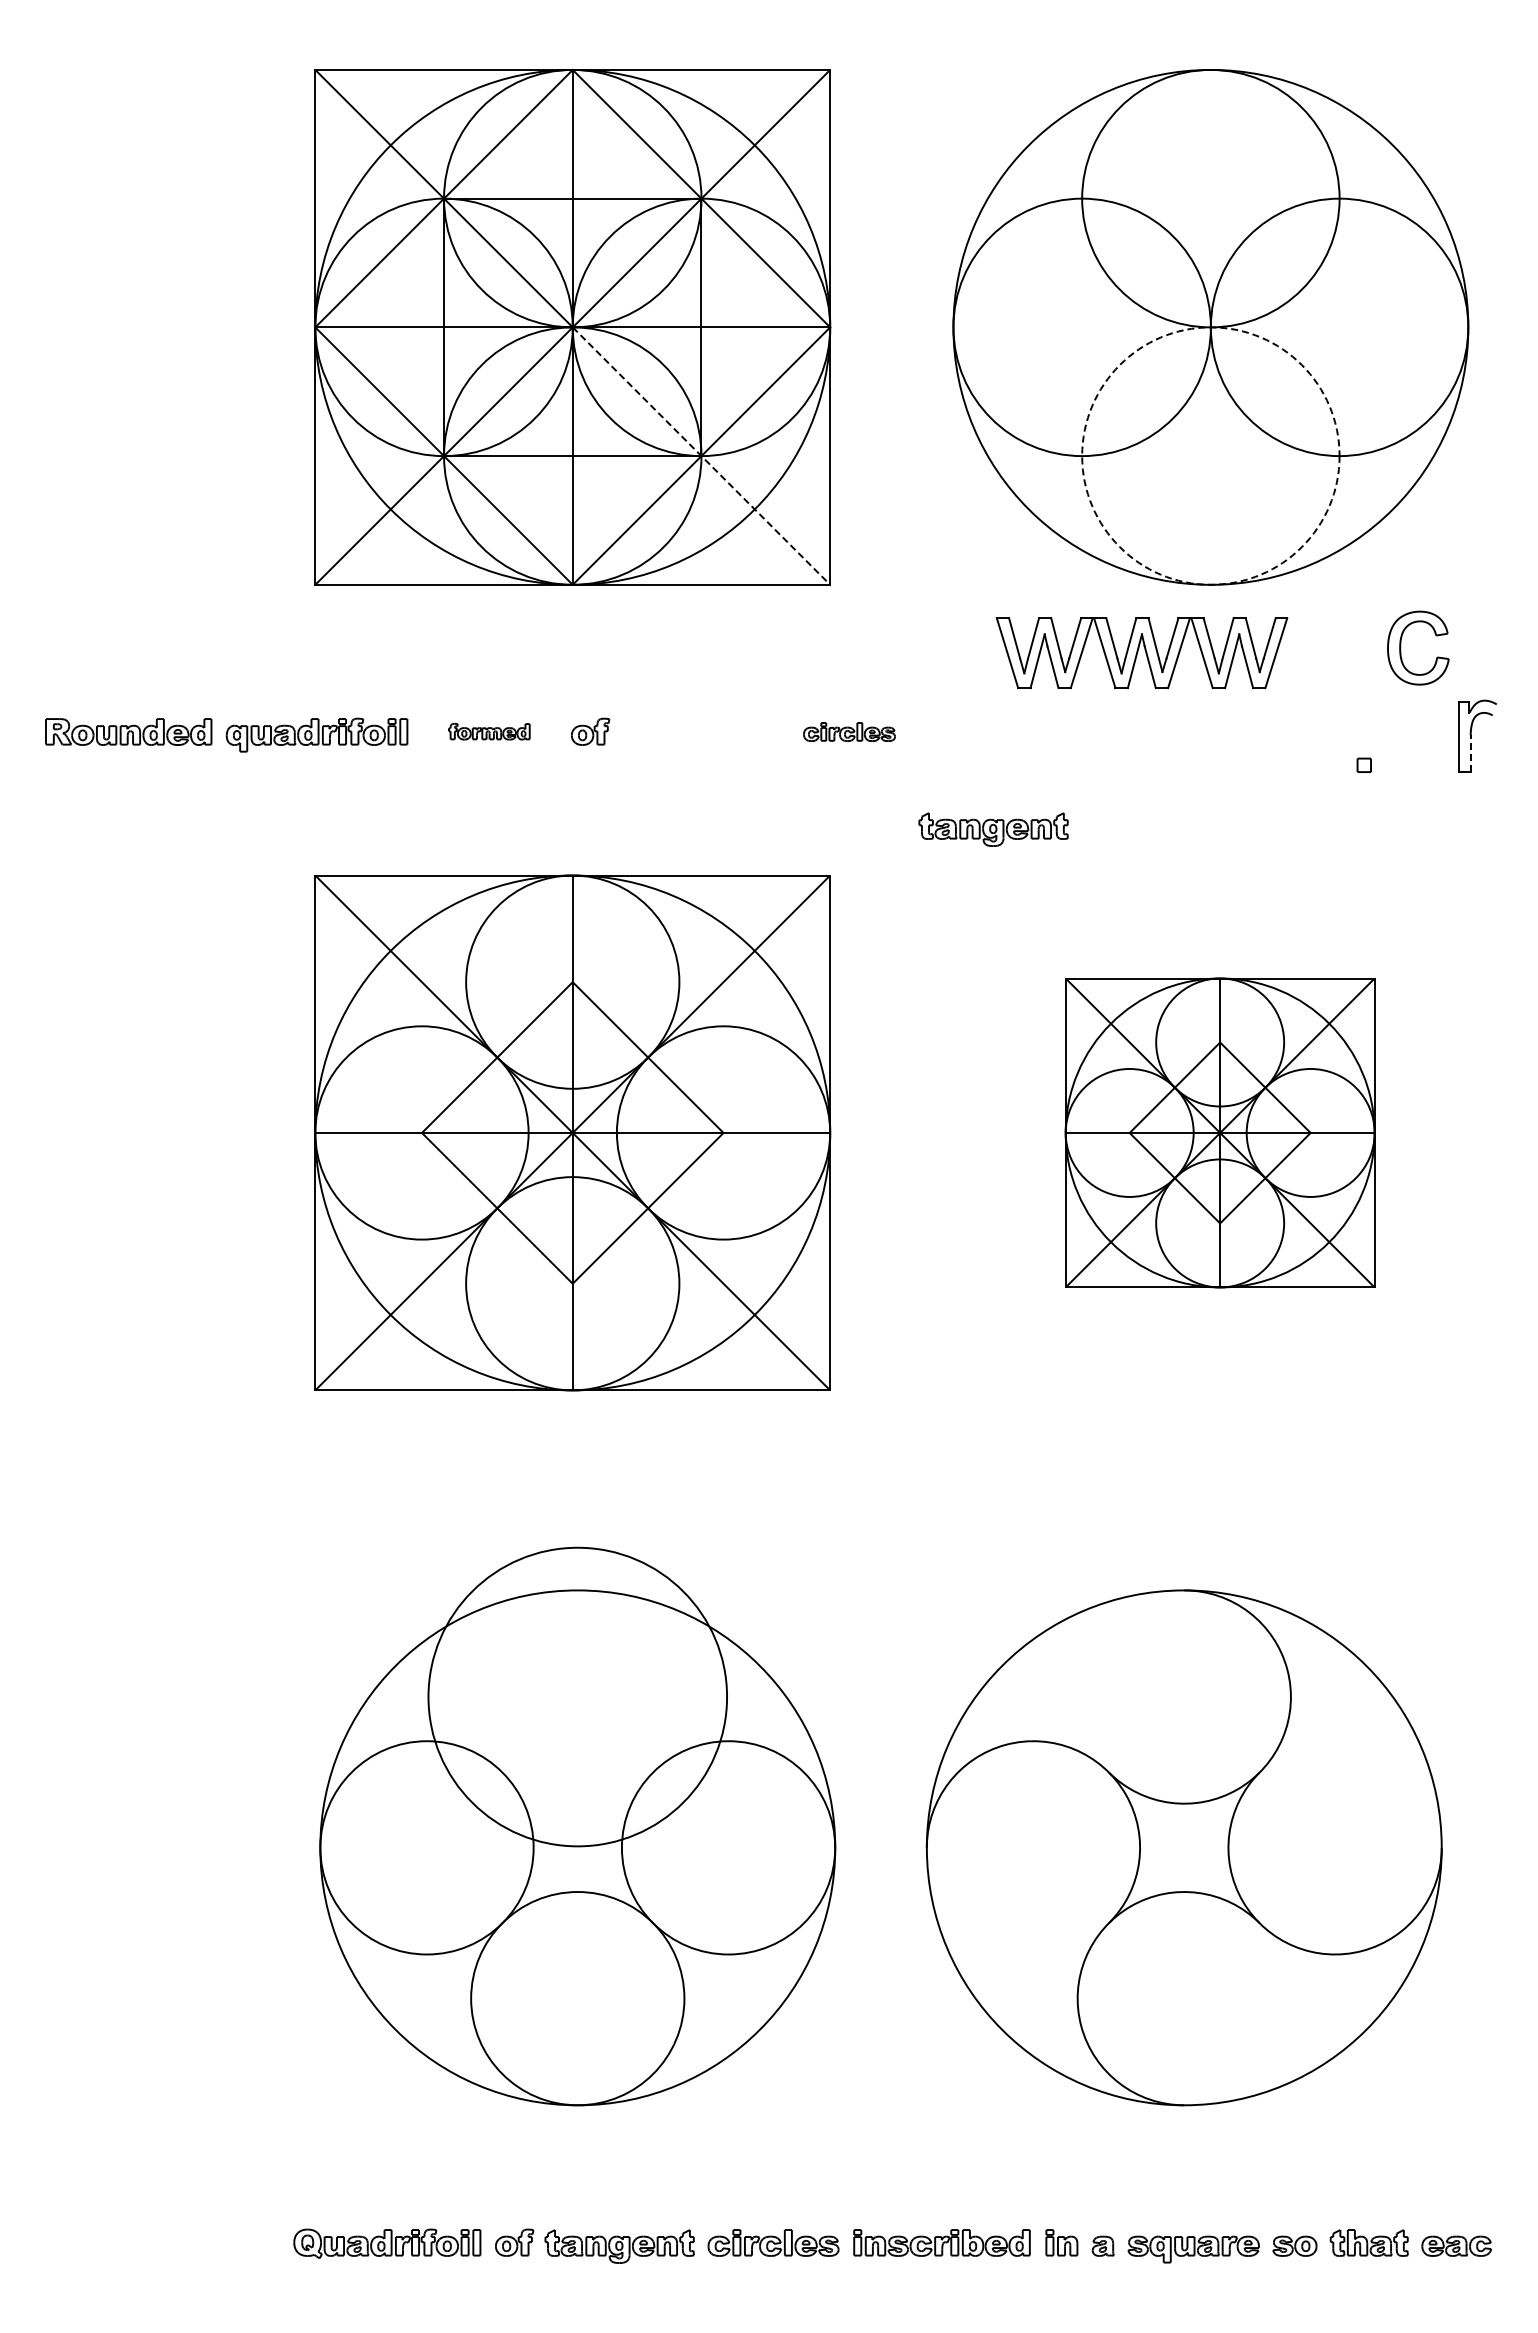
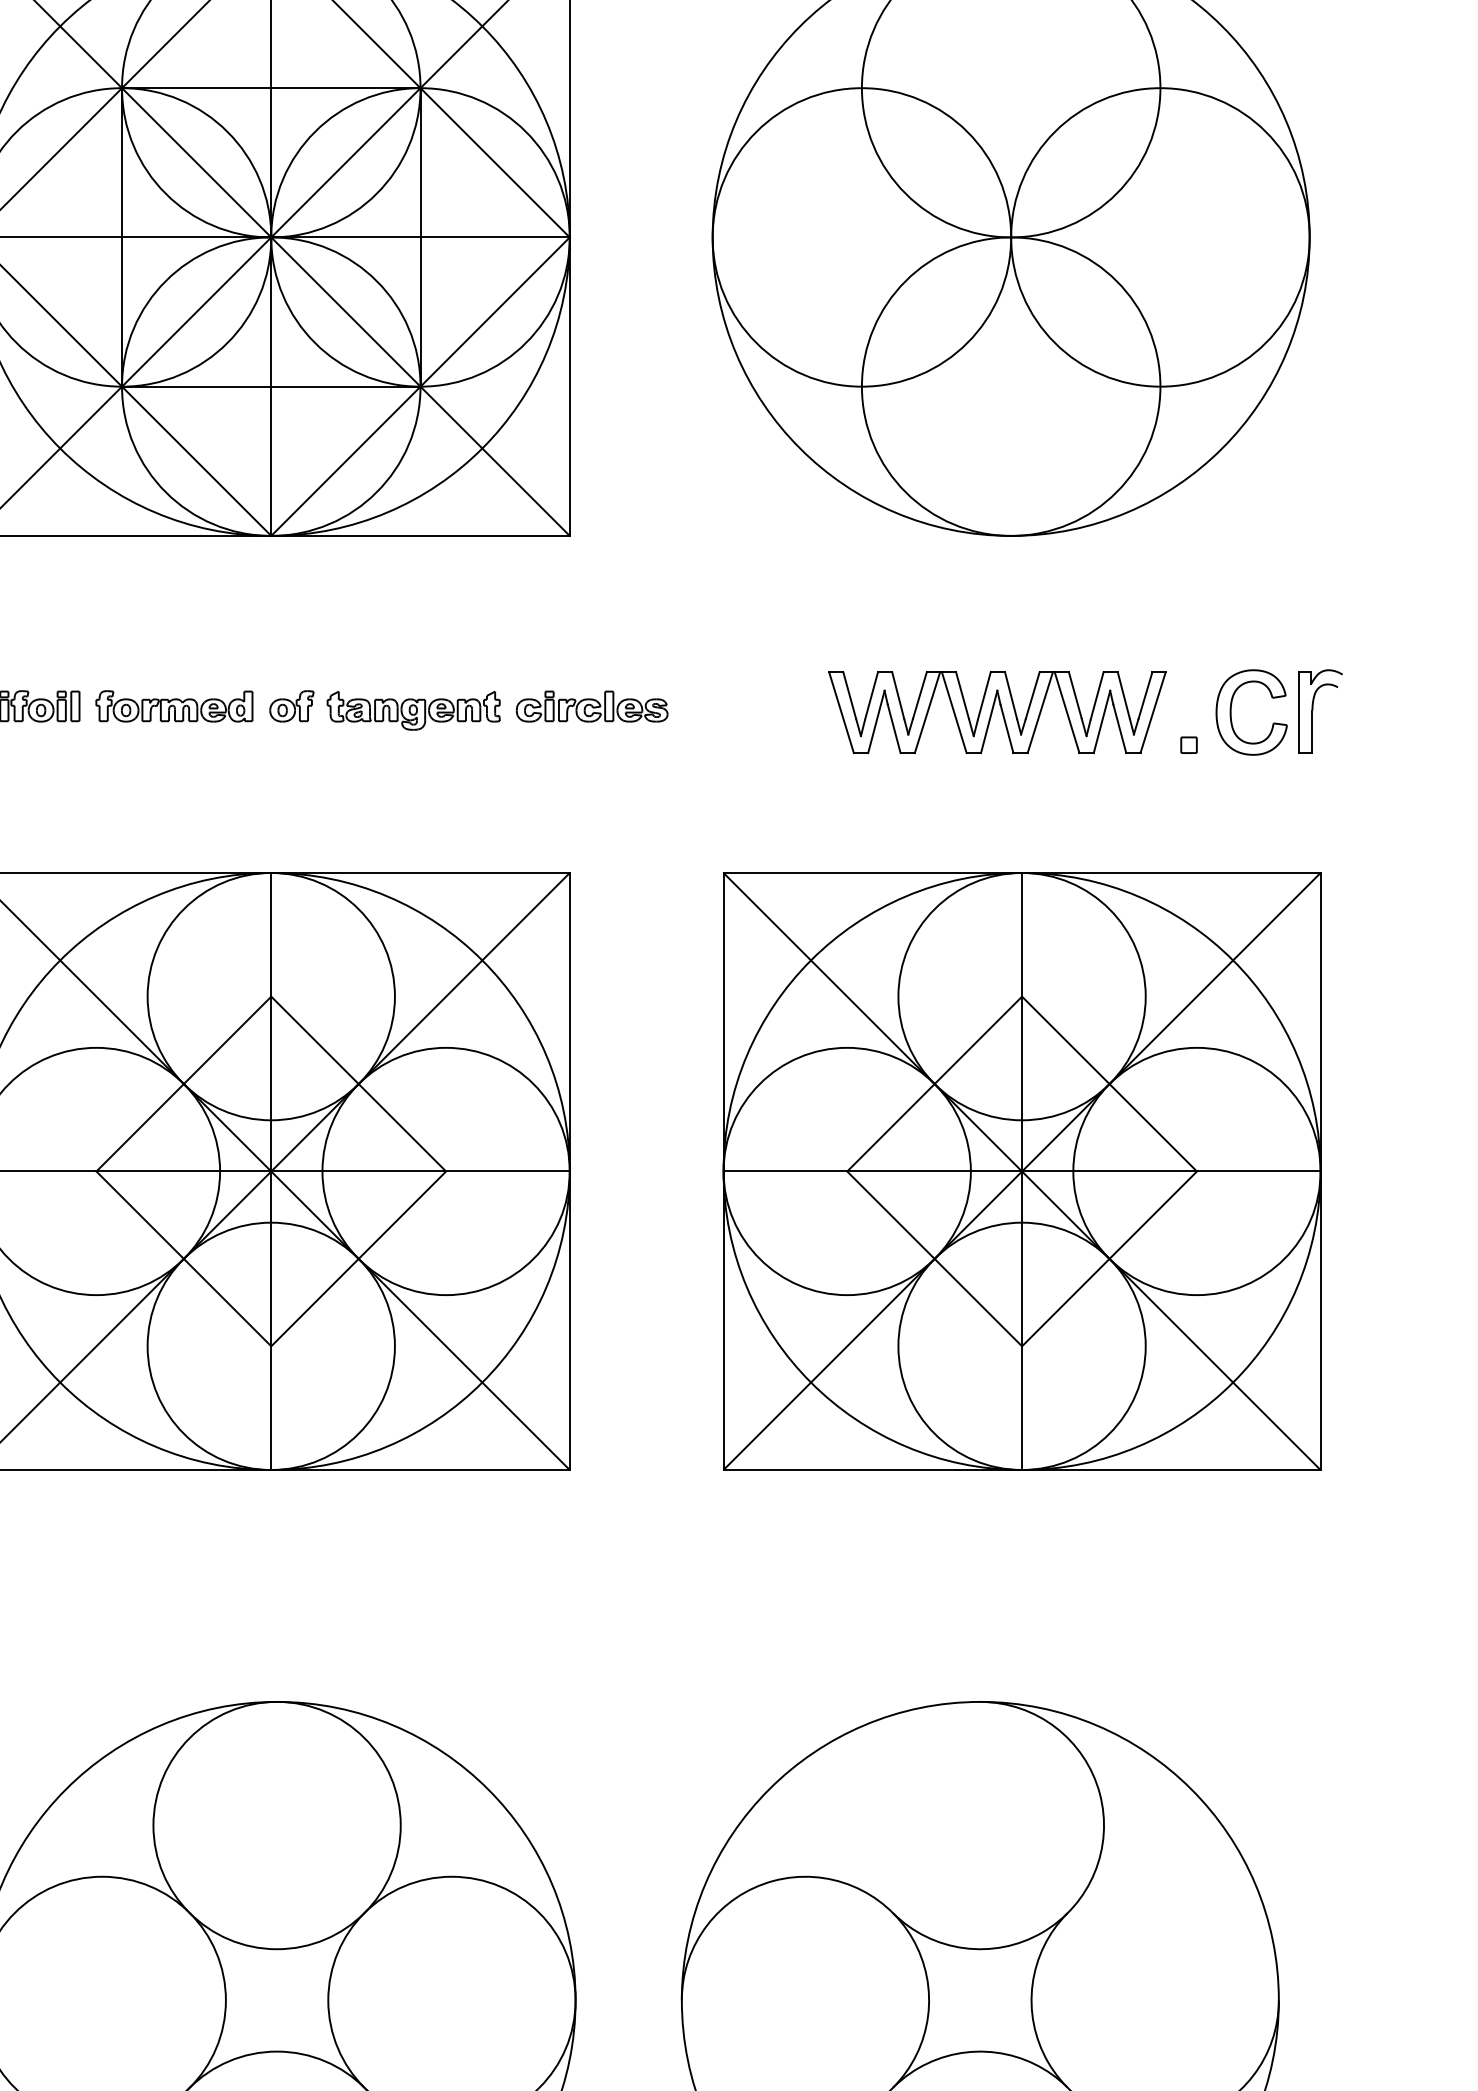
circle: (1210, 455) -> (1010, 385), dashed -> solid
line: (701, 456) -> (420, 387), dashed -> solid
part: (1401, 647) -> (1232, 711), moved
part: (1141, 653) -> (996, 712), moved
part: (489, 731) -> (174, 705), size x1.67
part: (849, 731) -> (592, 705), size x1.43
line: (1470, 753) -> (1312, 731), dashed -> solid
part: (993, 829) -> (413, 710), moved
part: (1219, 1132) -> (1021, 1170), size x1.67
circle: (577, 1696) -> (276, 1824), size x0.71

